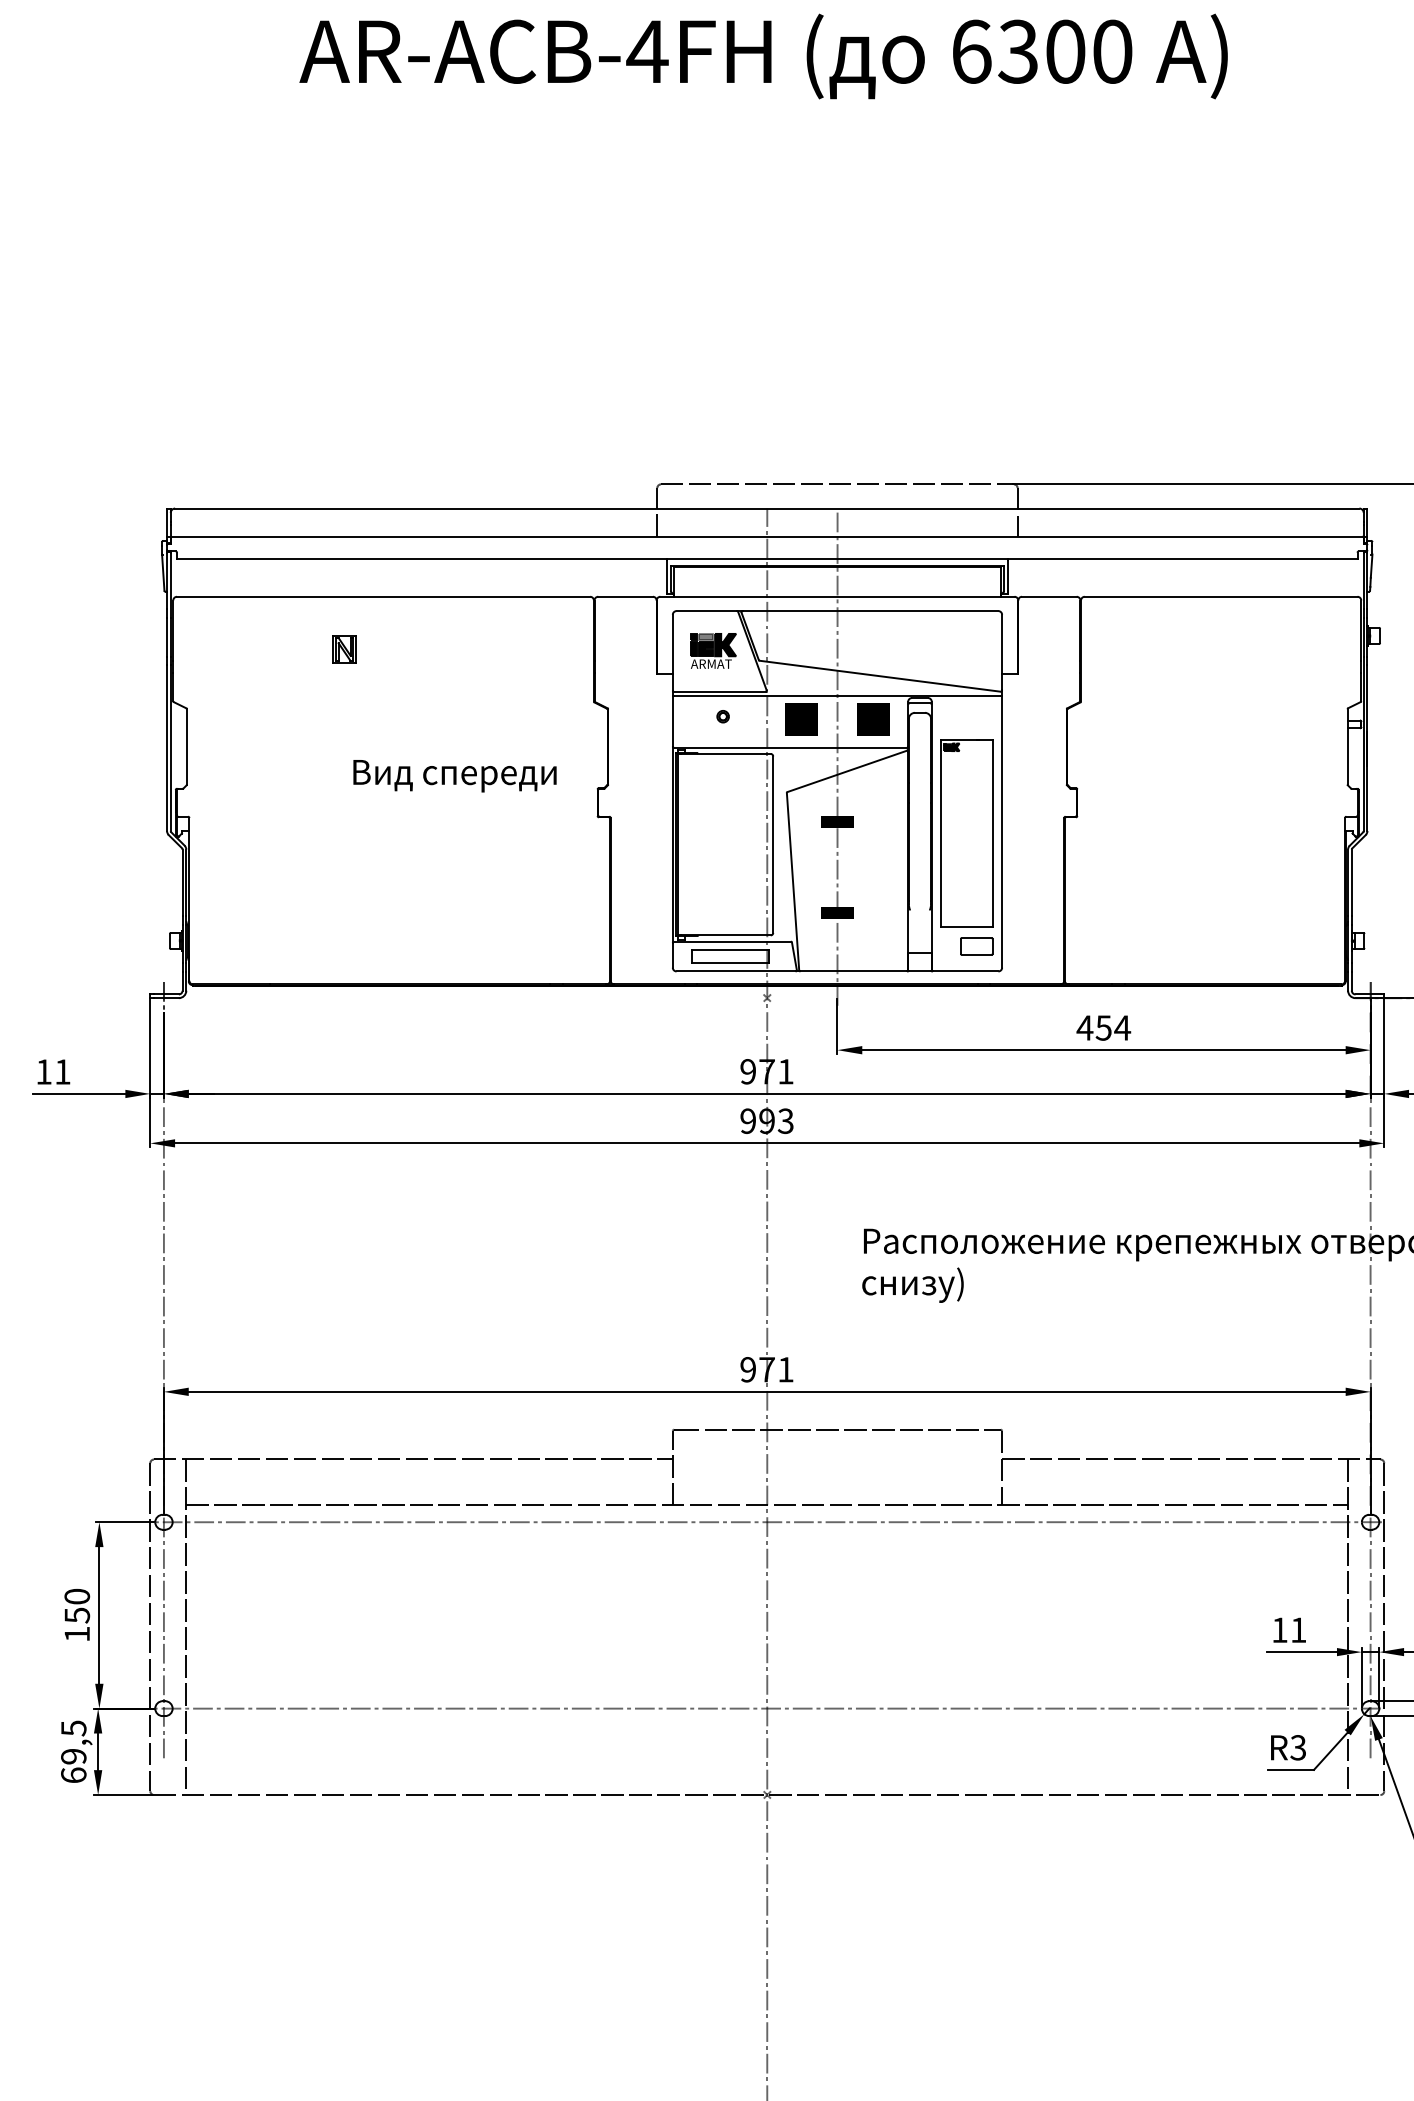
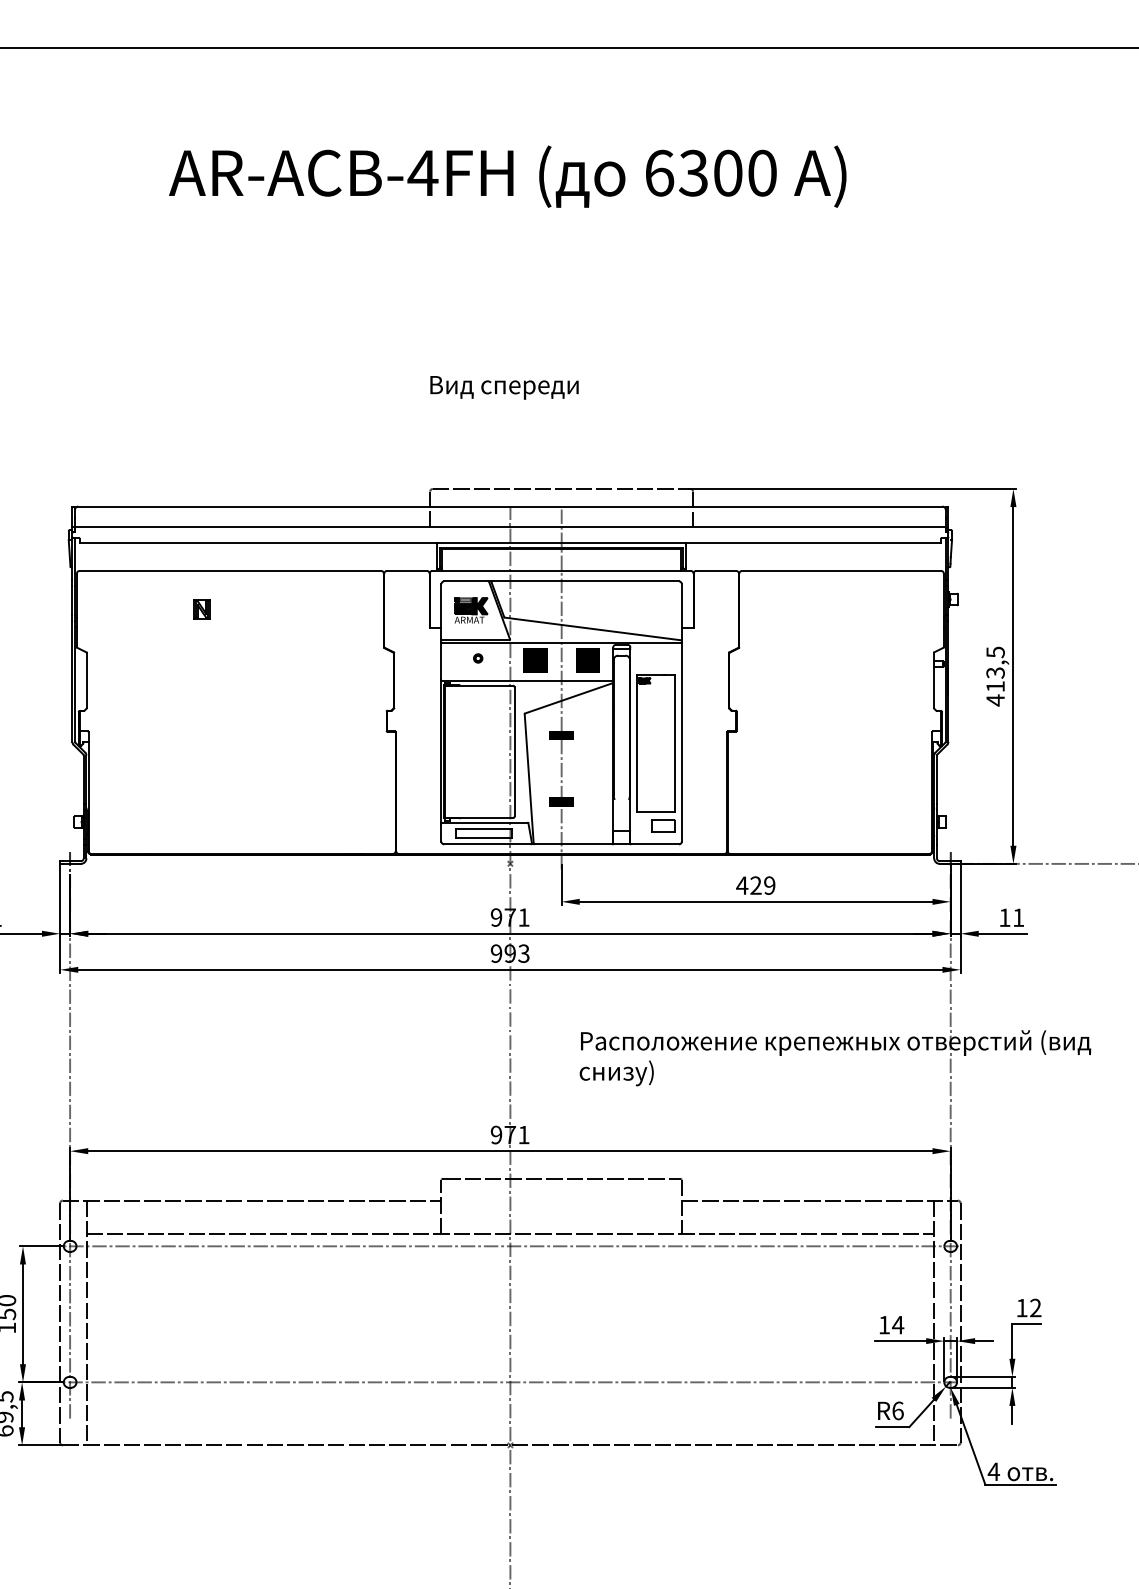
text: (454, 775) -> (504, 387), moved
text: (1112, 1027) -> (762, 885), 454 -> 429
text: (1299, 1630) -> (898, 1325), 11 -> 14
text: (1297, 1747) -> (897, 1410), R3 -> R6

